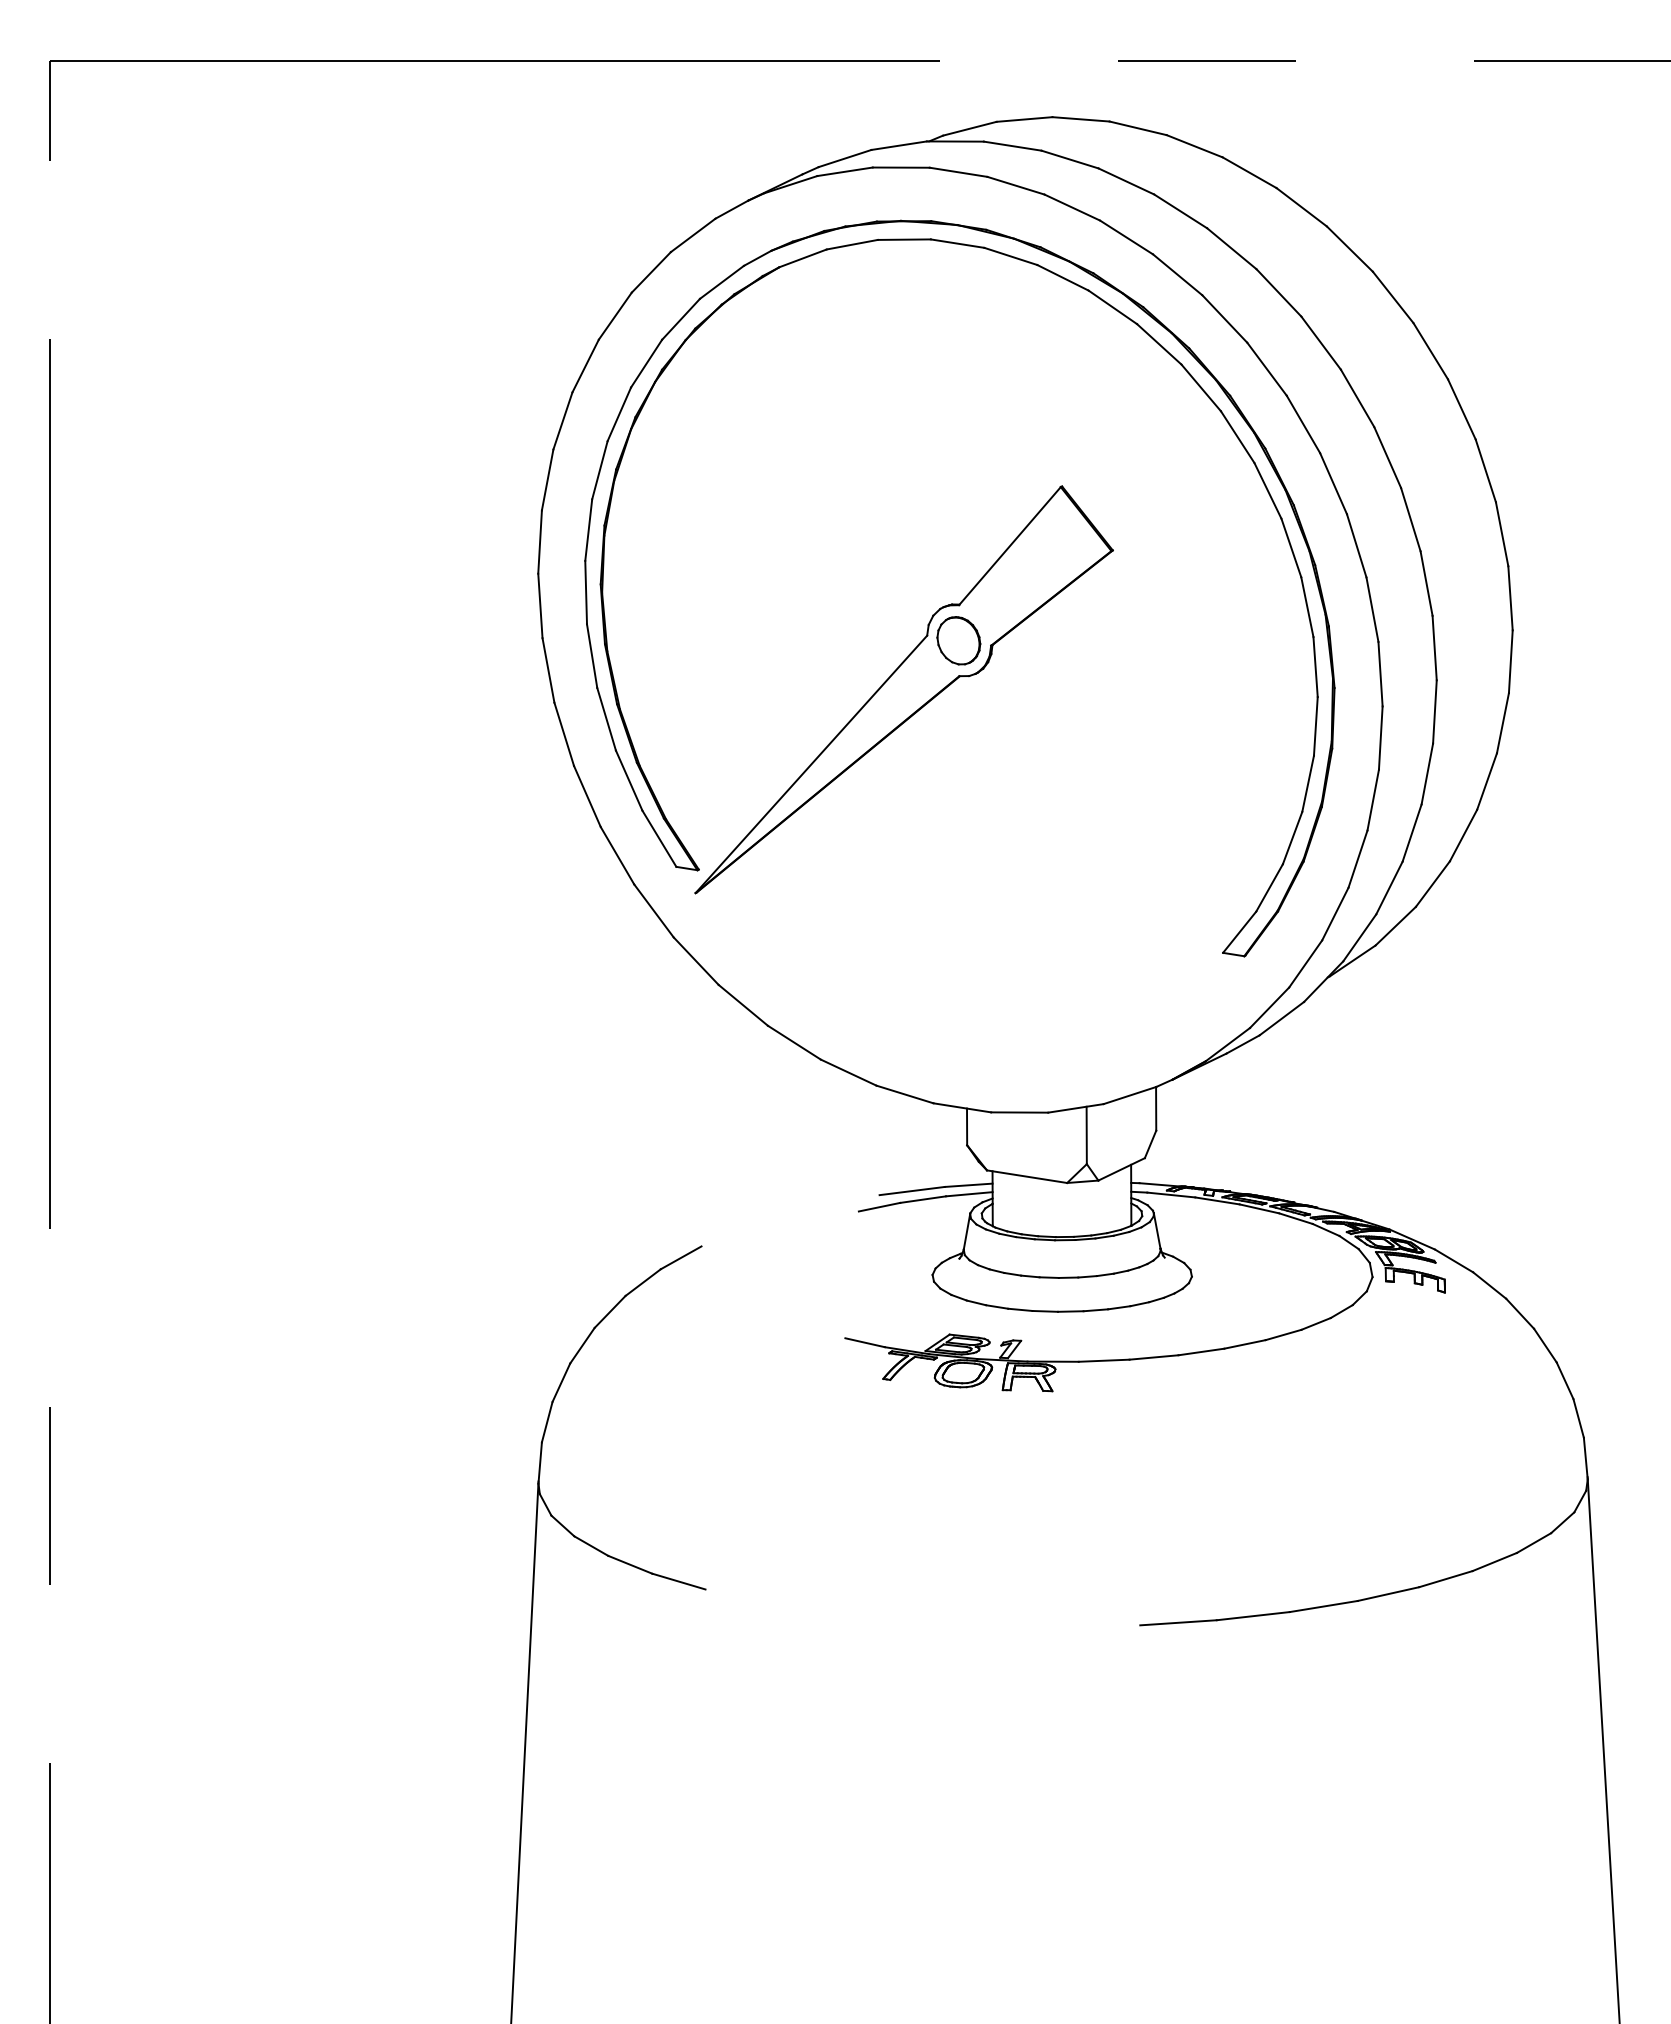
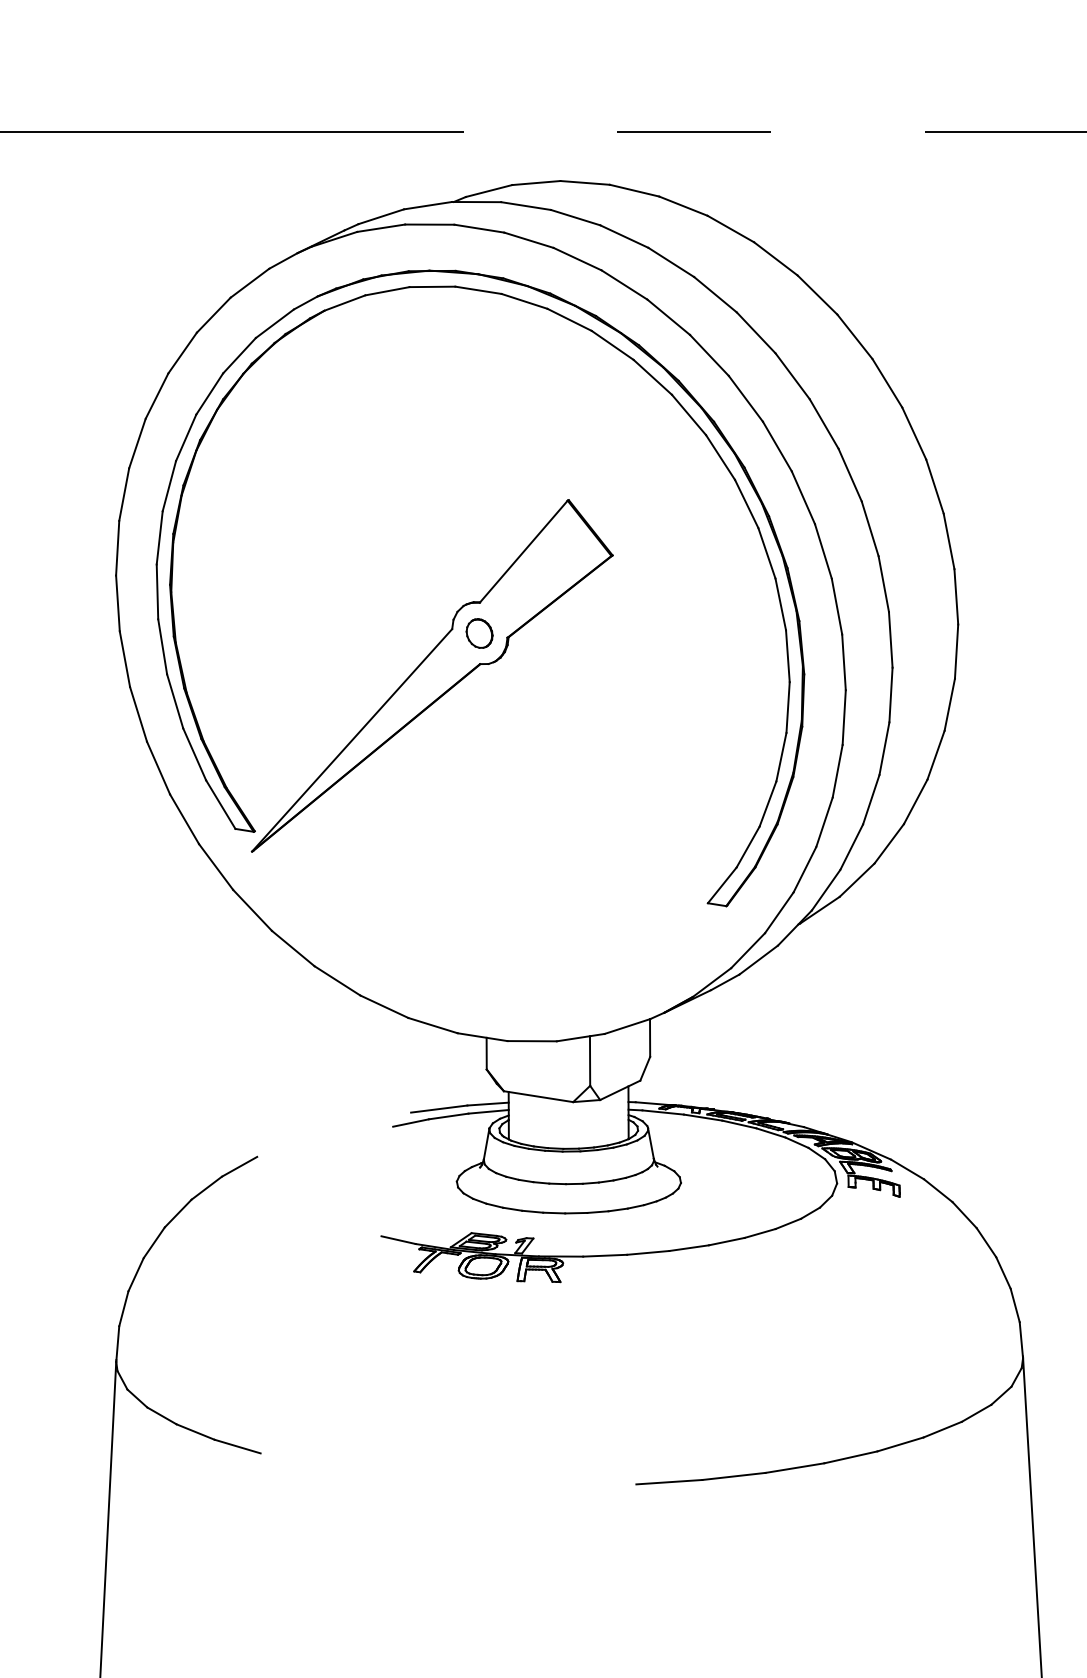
part: (958, 640) -> (479, 633), size x0.7

